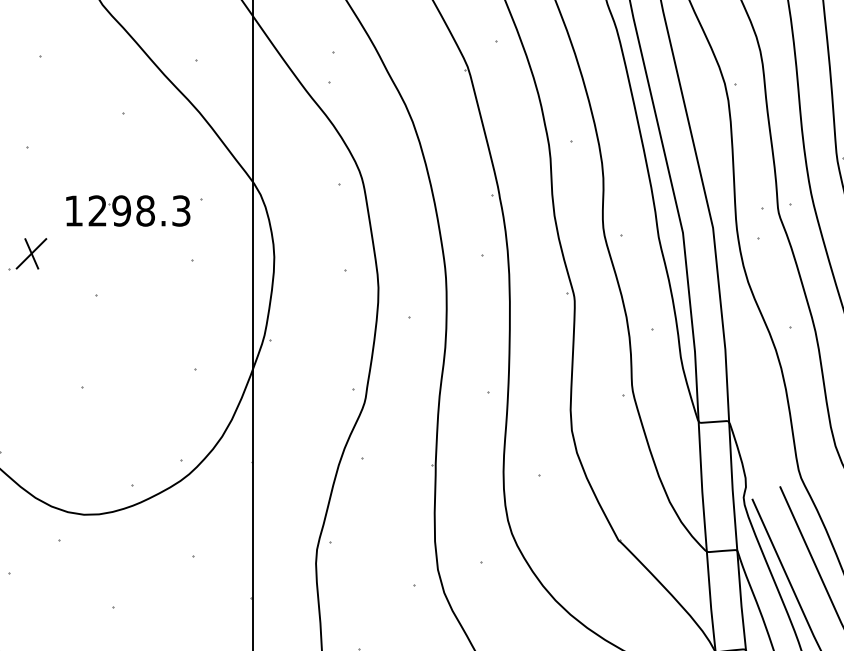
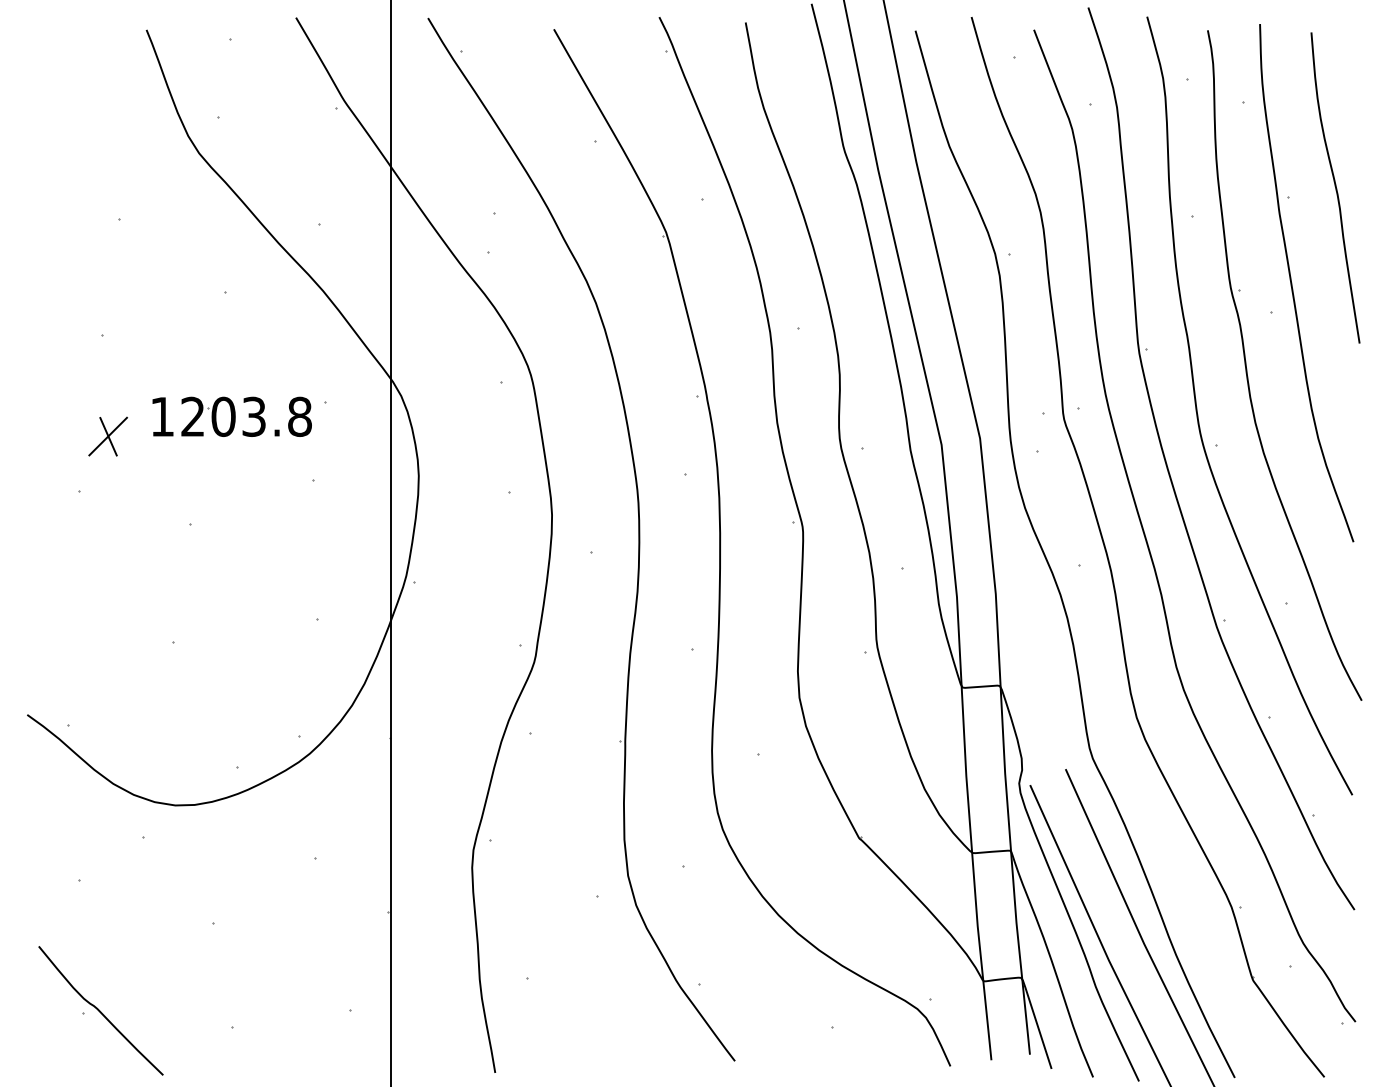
text: (151, 210) -> (261, 416), 1298.3 -> 1203.8
part: (30, 253) -> (107, 436), moved

